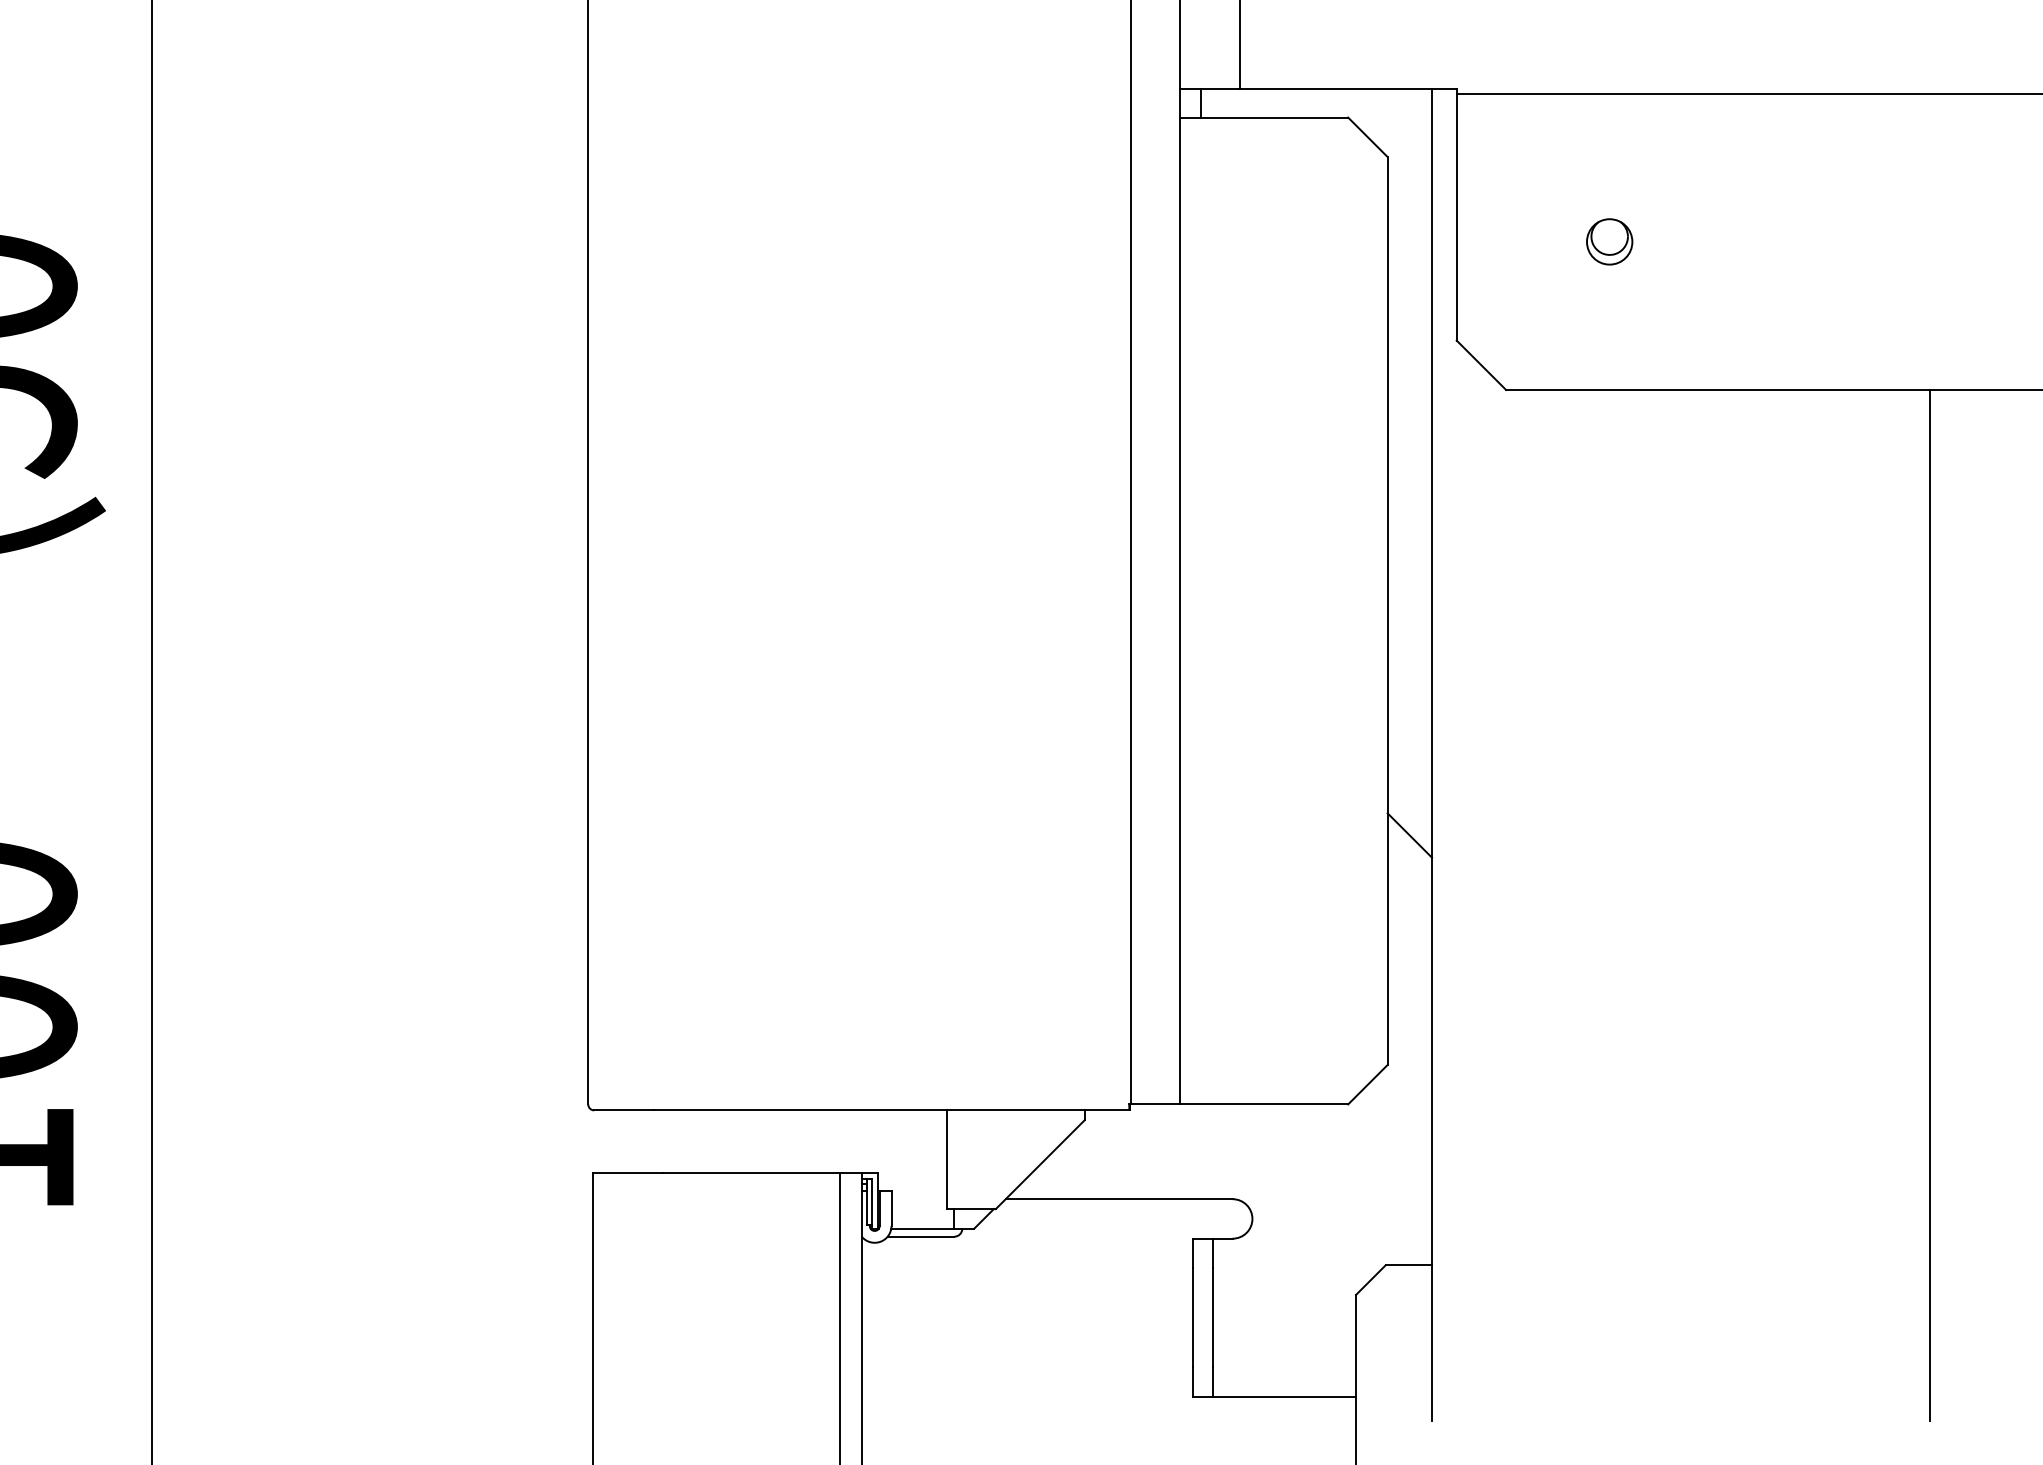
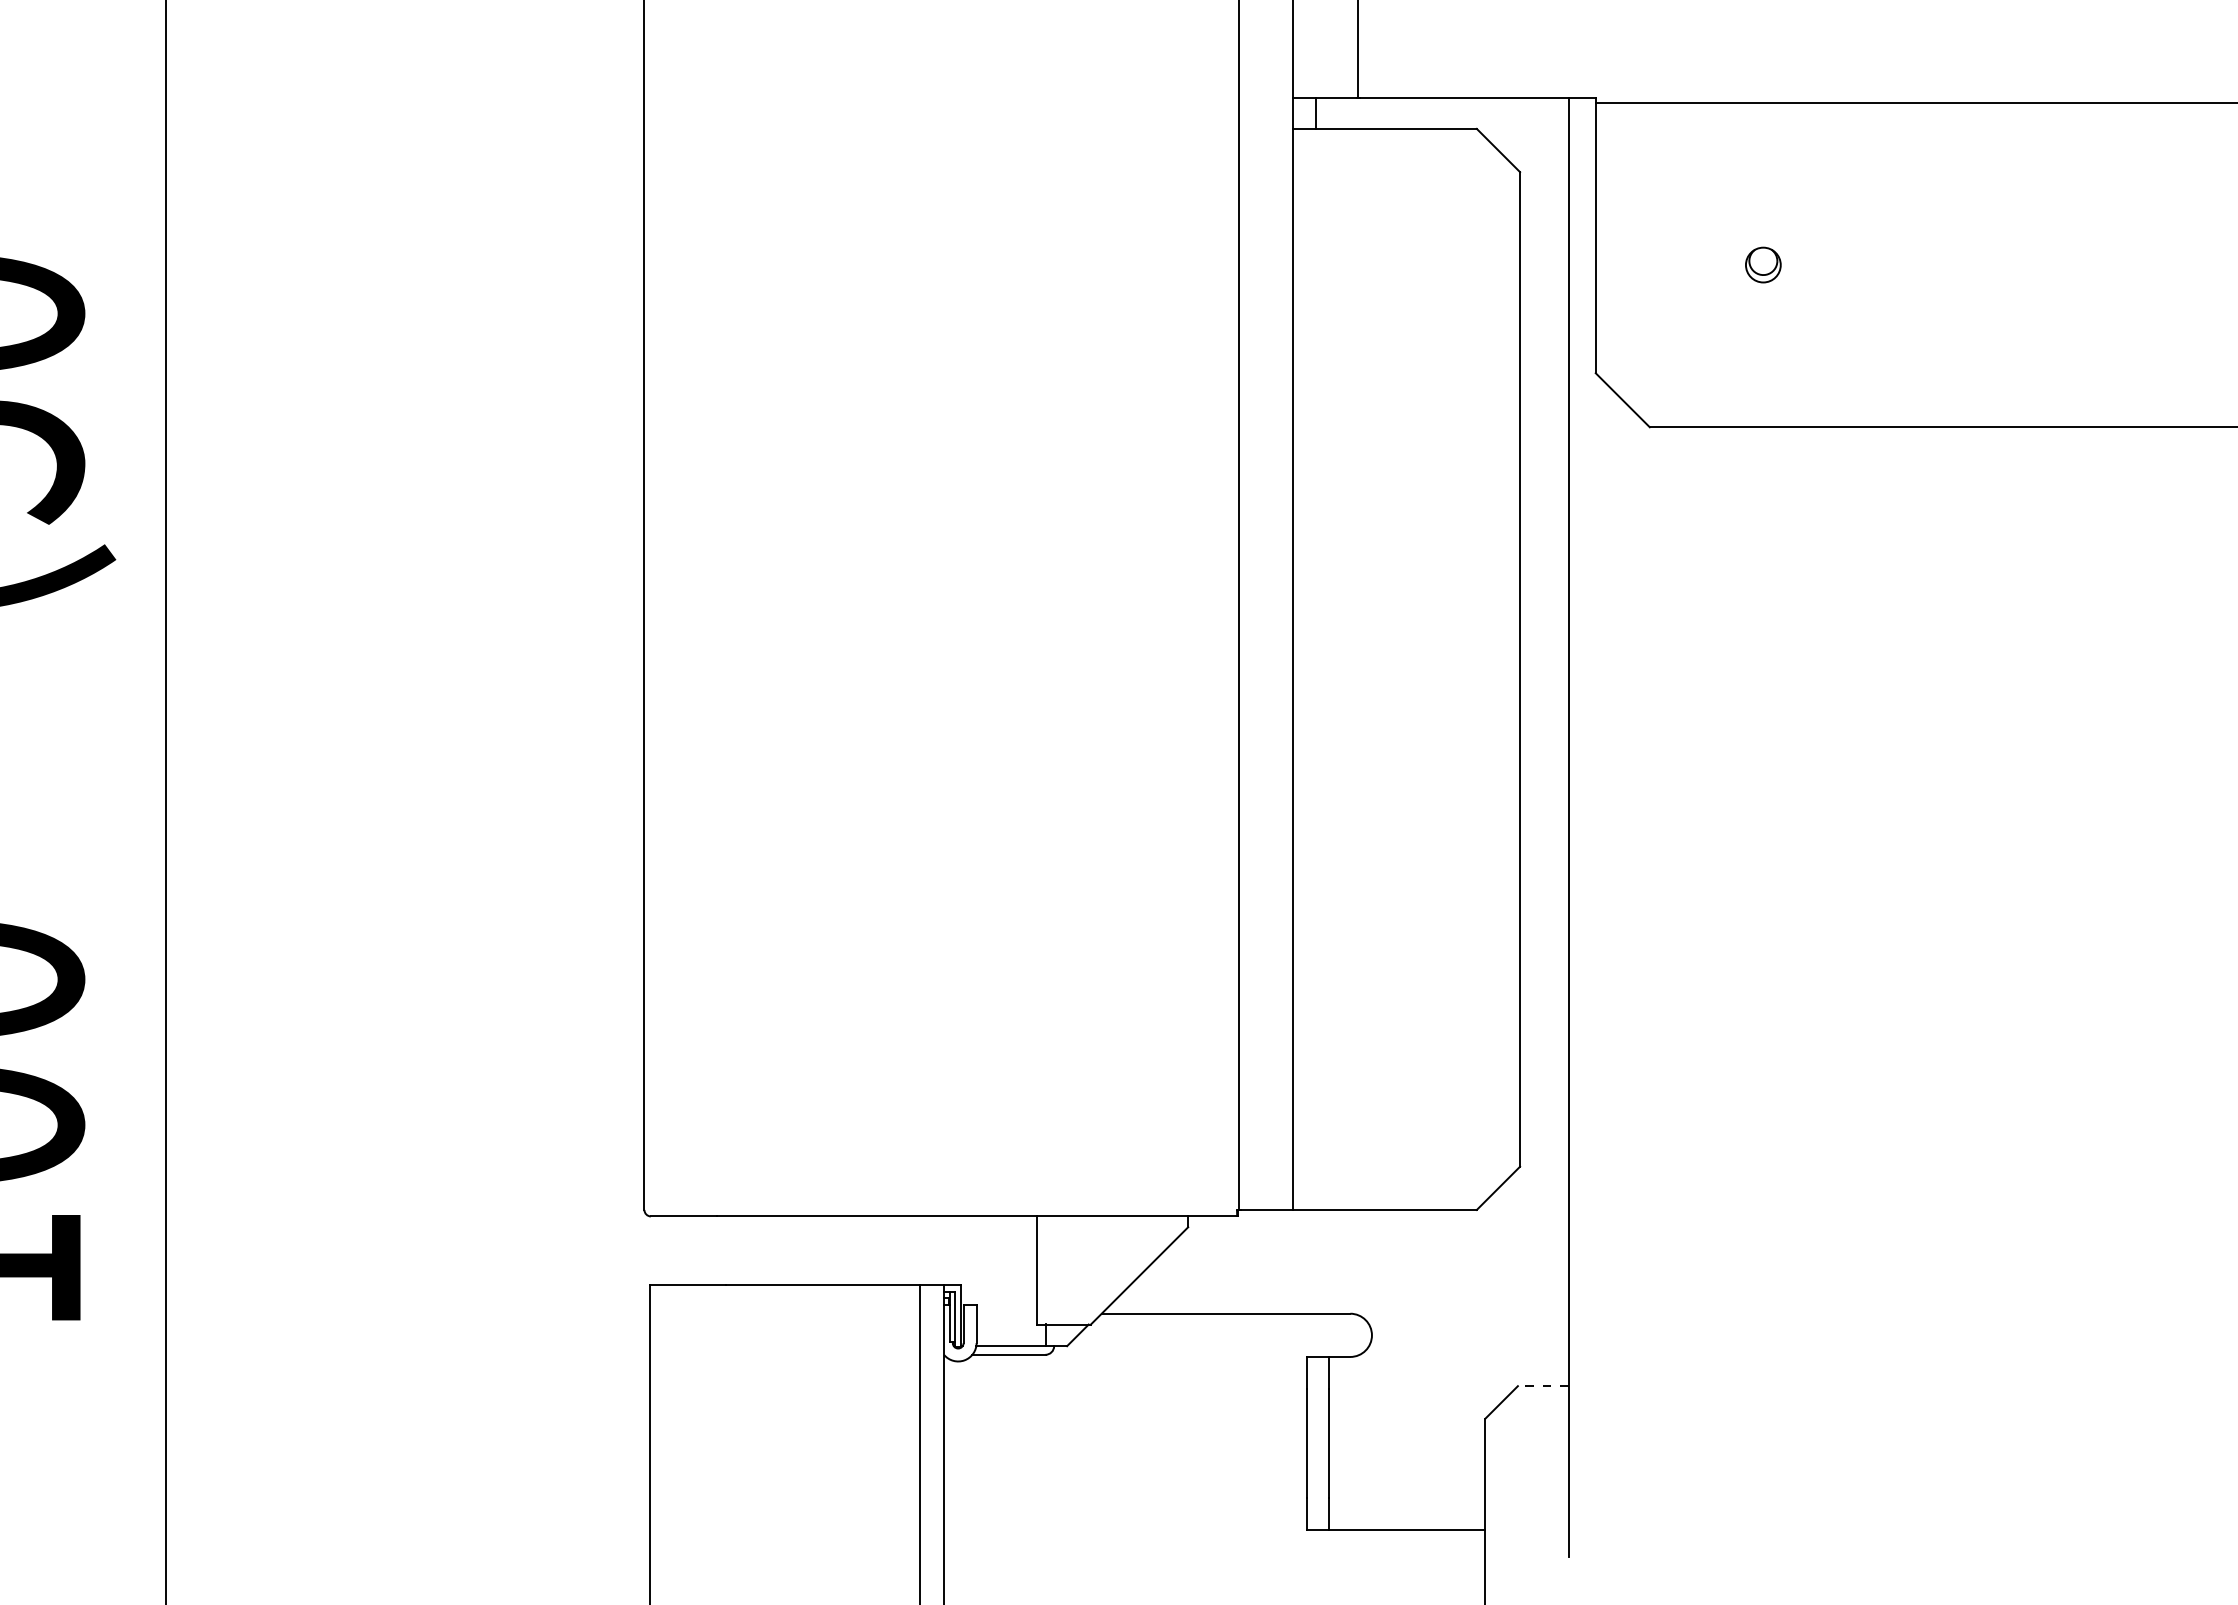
part: (1609, 241) -> (1763, 264), size x0.7
line: (1409, 835) -> (1544, 915), removed
line: (1930, 905) -> (2114, 991), removed
line: (1408, 1265) -> (1542, 1386), solid -> dashed

